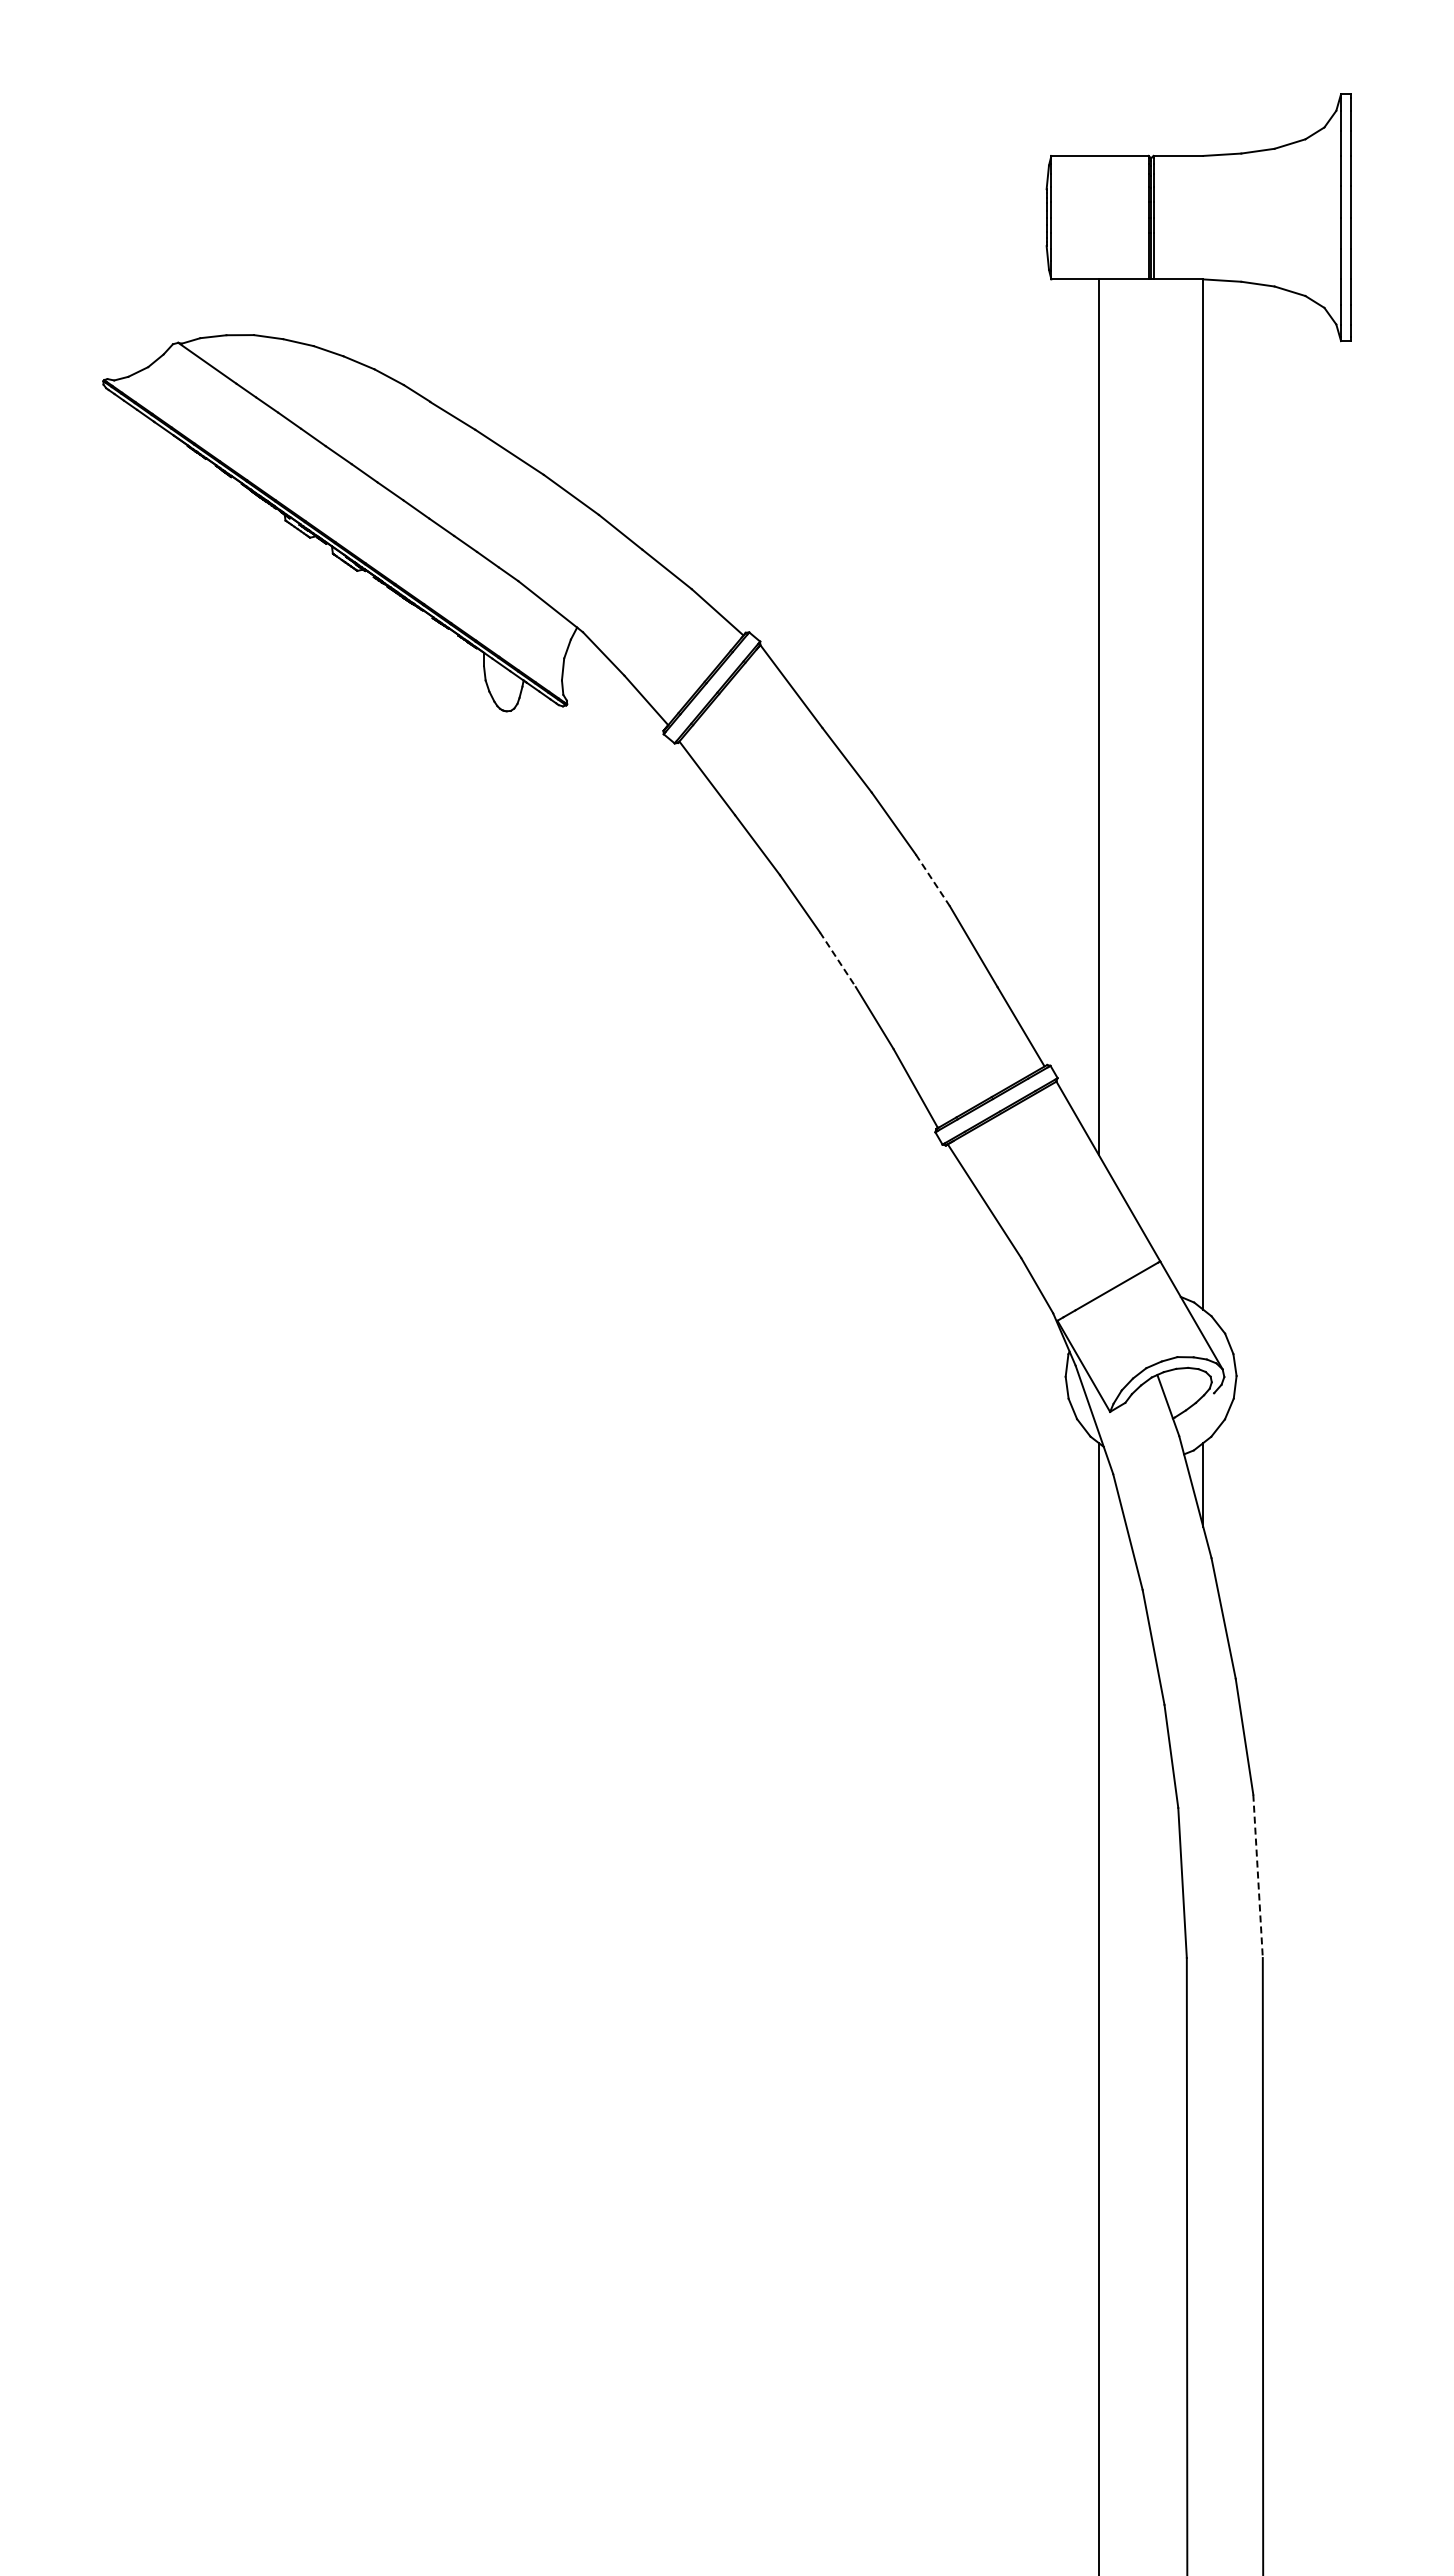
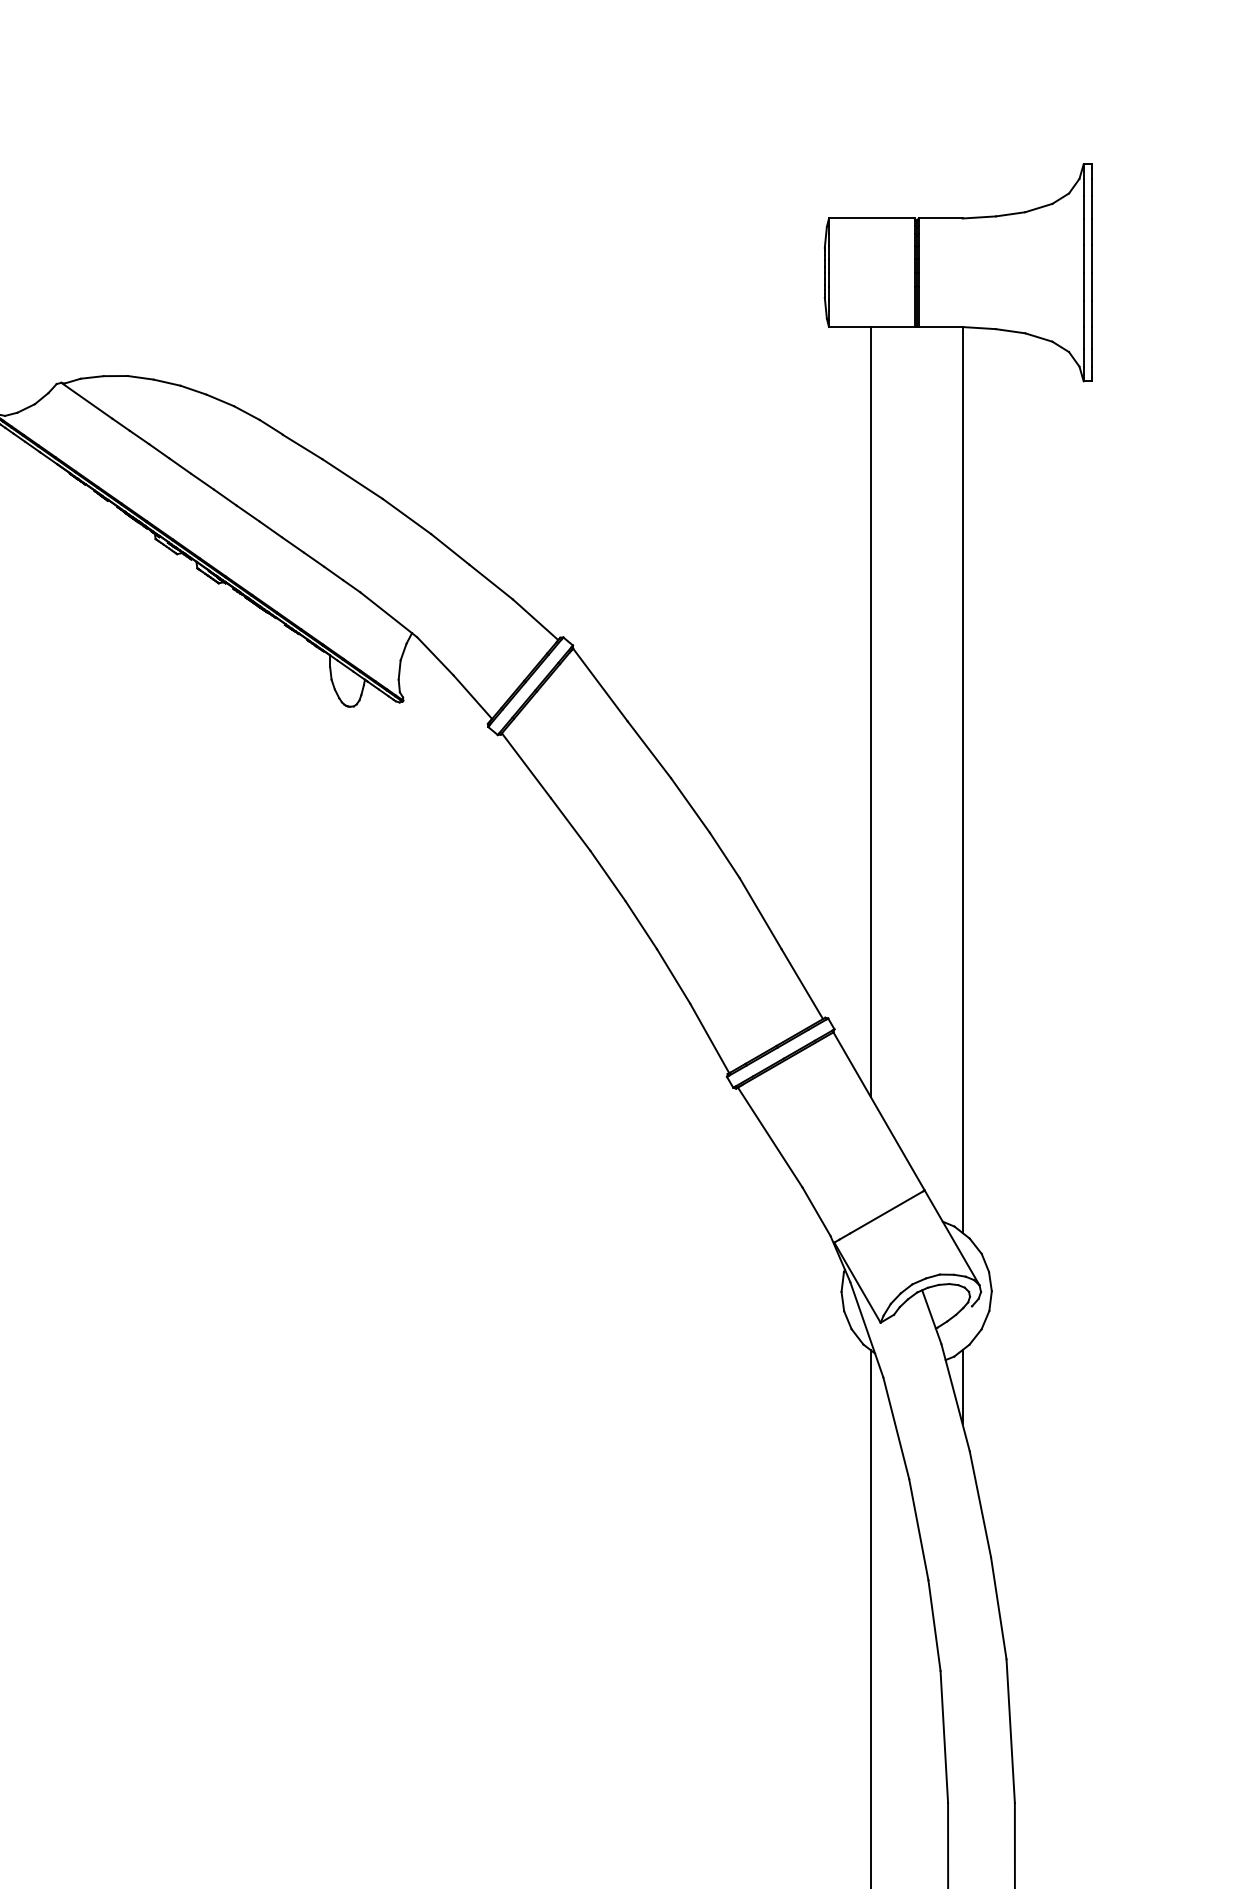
line: (932, 880) -> (724, 855), dashed -> solid
line: (837, 959) -> (640, 924), dashed -> solid
line: (1258, 1876) -> (1011, 1731), dashed -> solid

